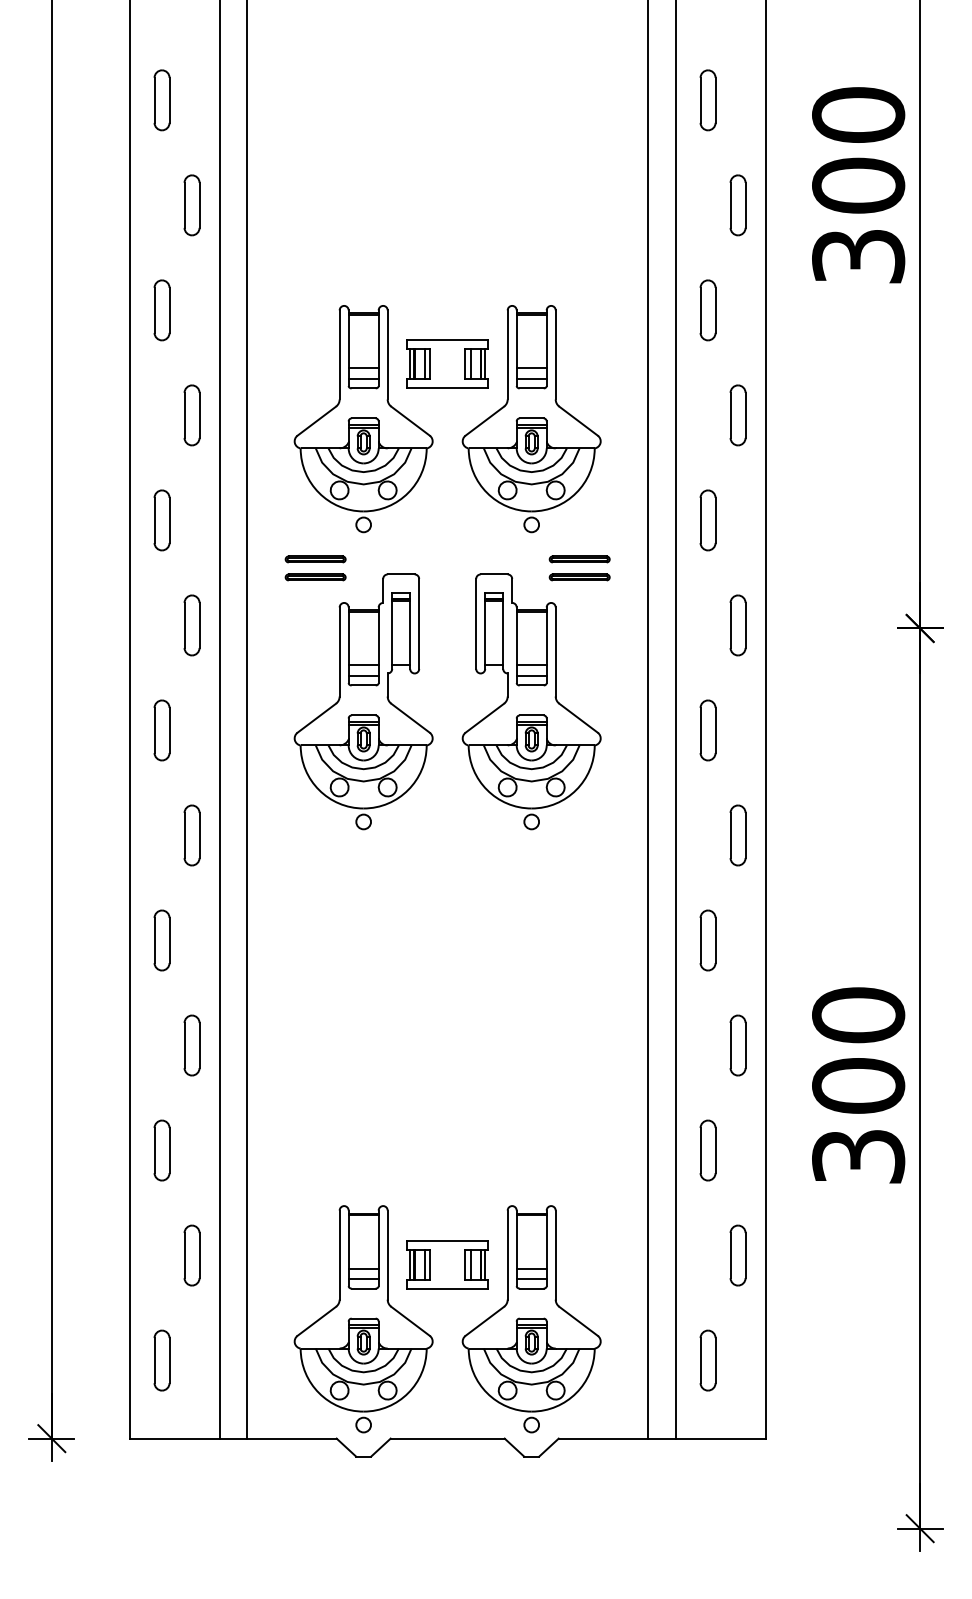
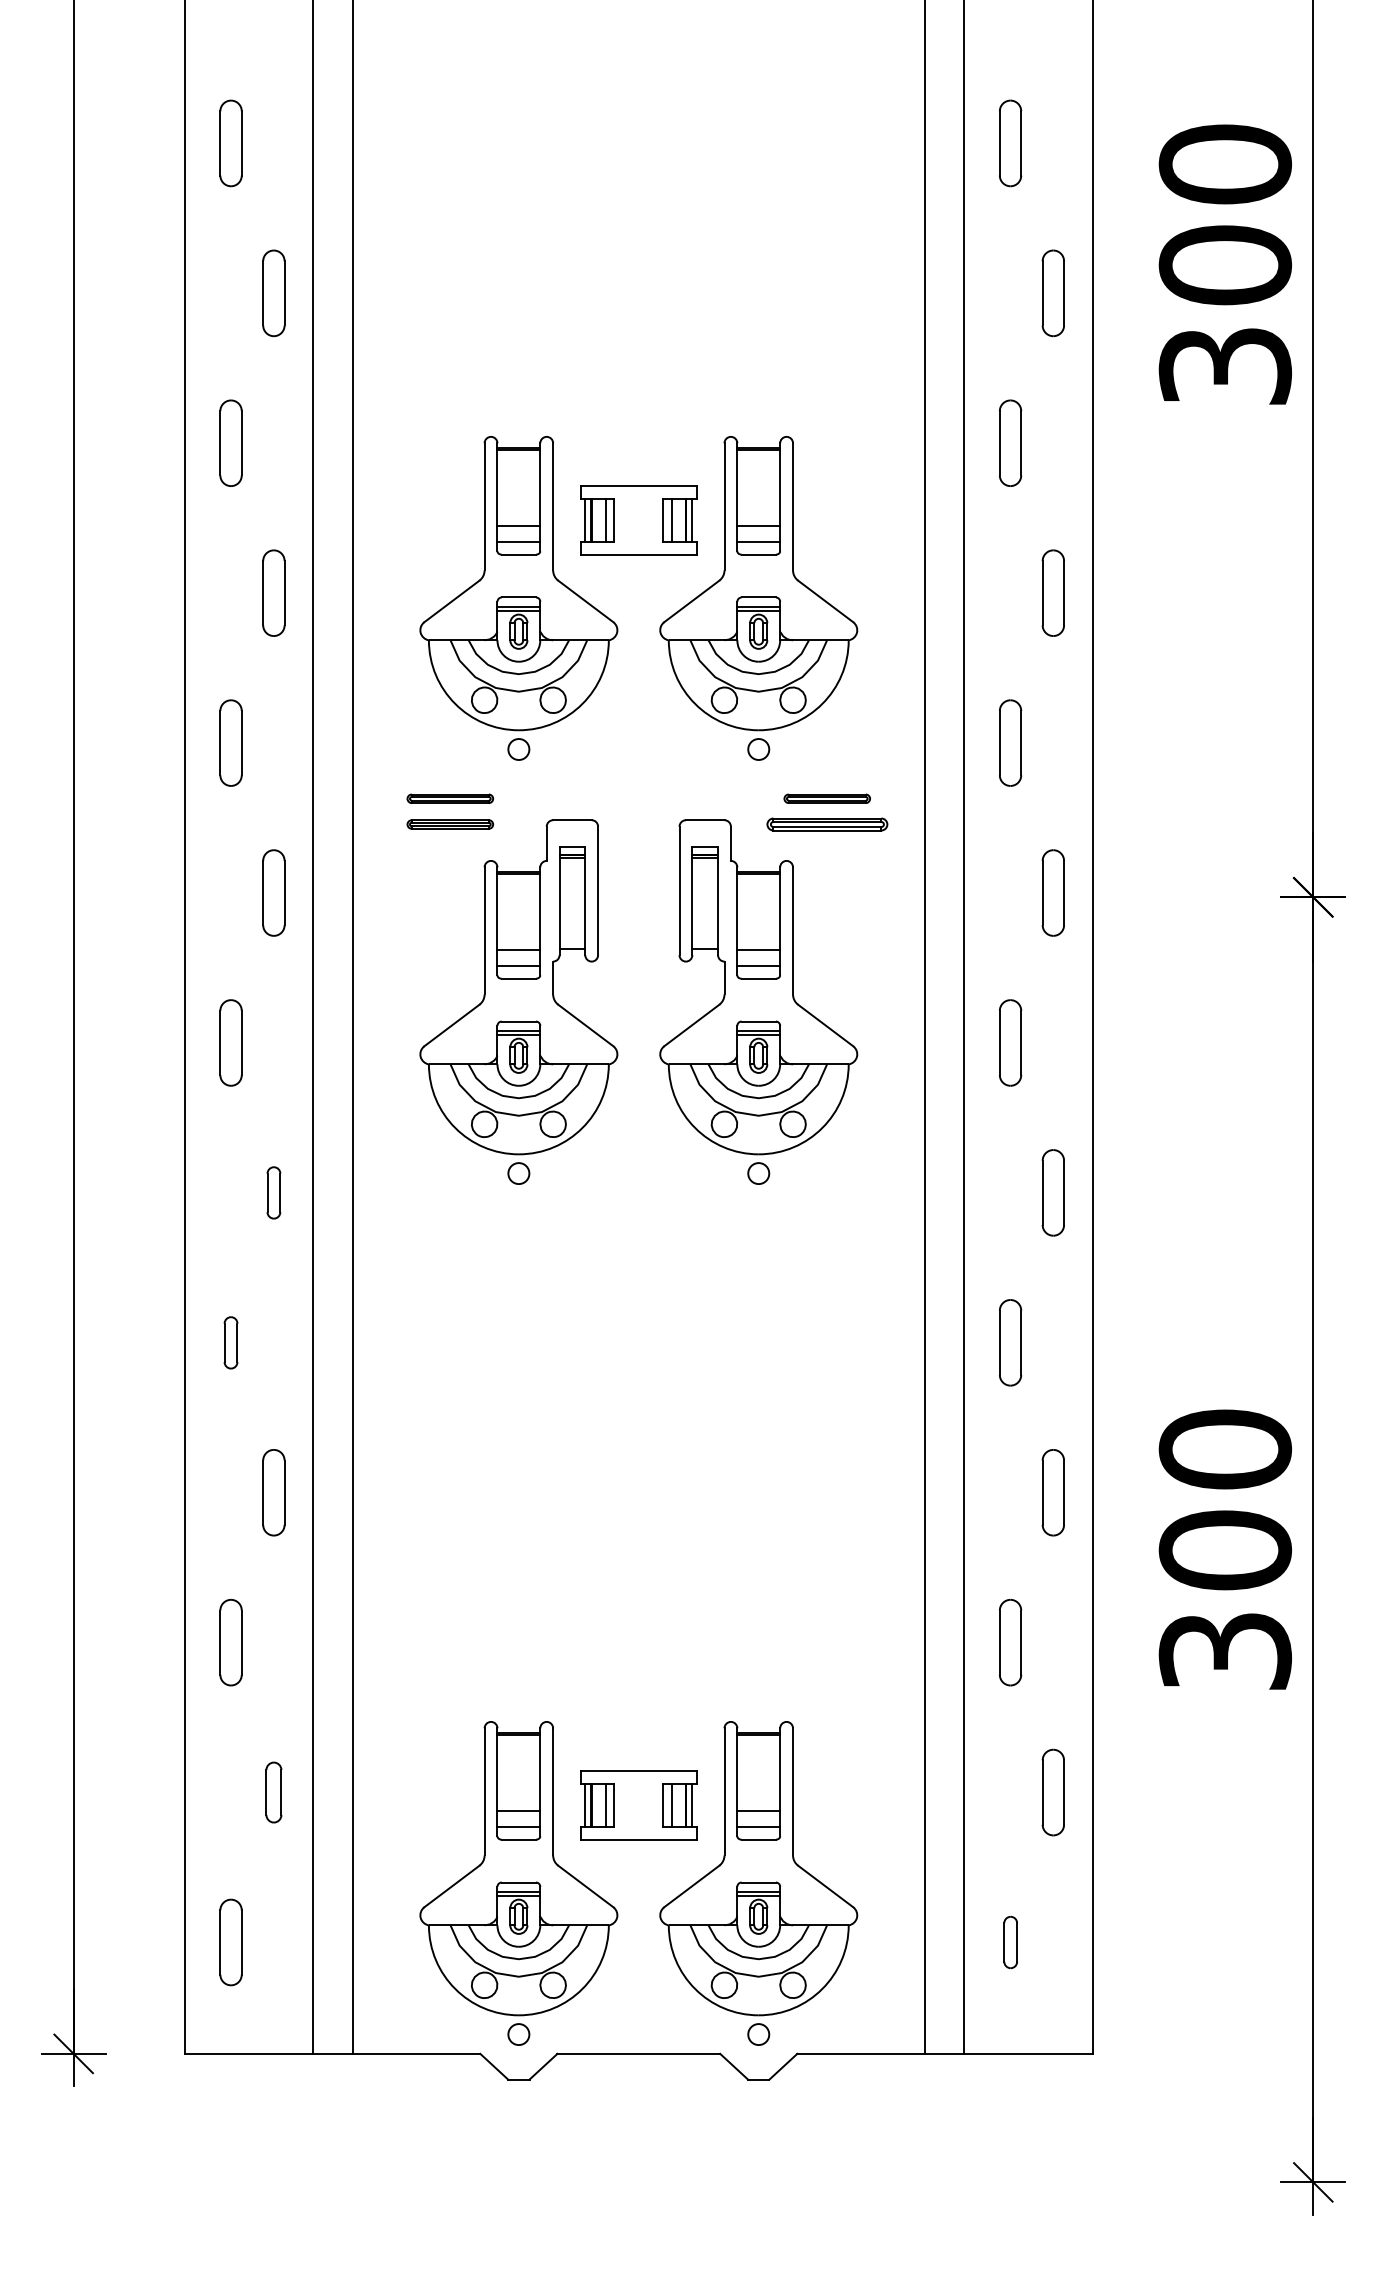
part: (579, 577) -> (826, 824), size x1.4
part: (191, 835) -> (273, 1192), size x0.6
part: (161, 940) -> (230, 1342), size x0.6
part: (191, 1255) -> (273, 1792), size x0.7
part: (708, 1360) -> (1010, 1942), size x0.6

